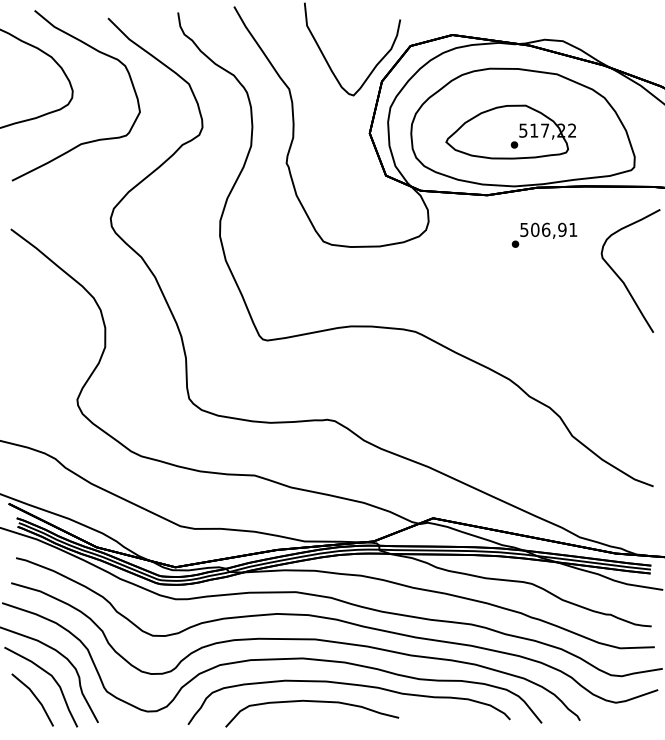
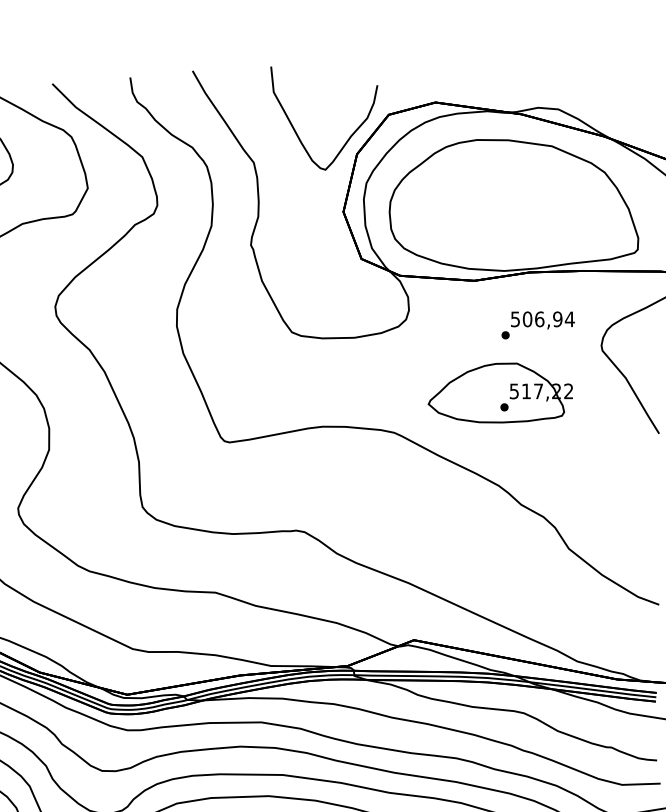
part: (510, 131) -> (500, 392), moved
text: (572, 229) -> (569, 318), 506,91 -> 506,94

